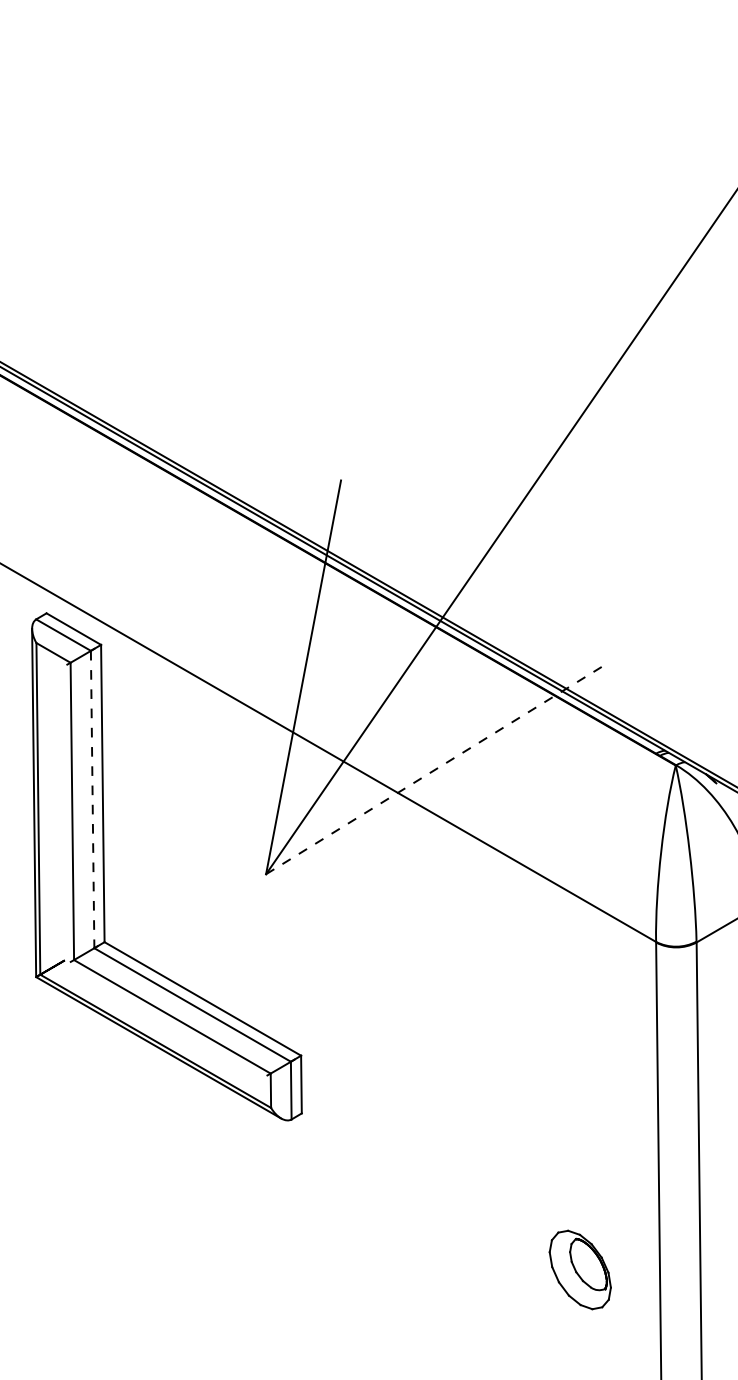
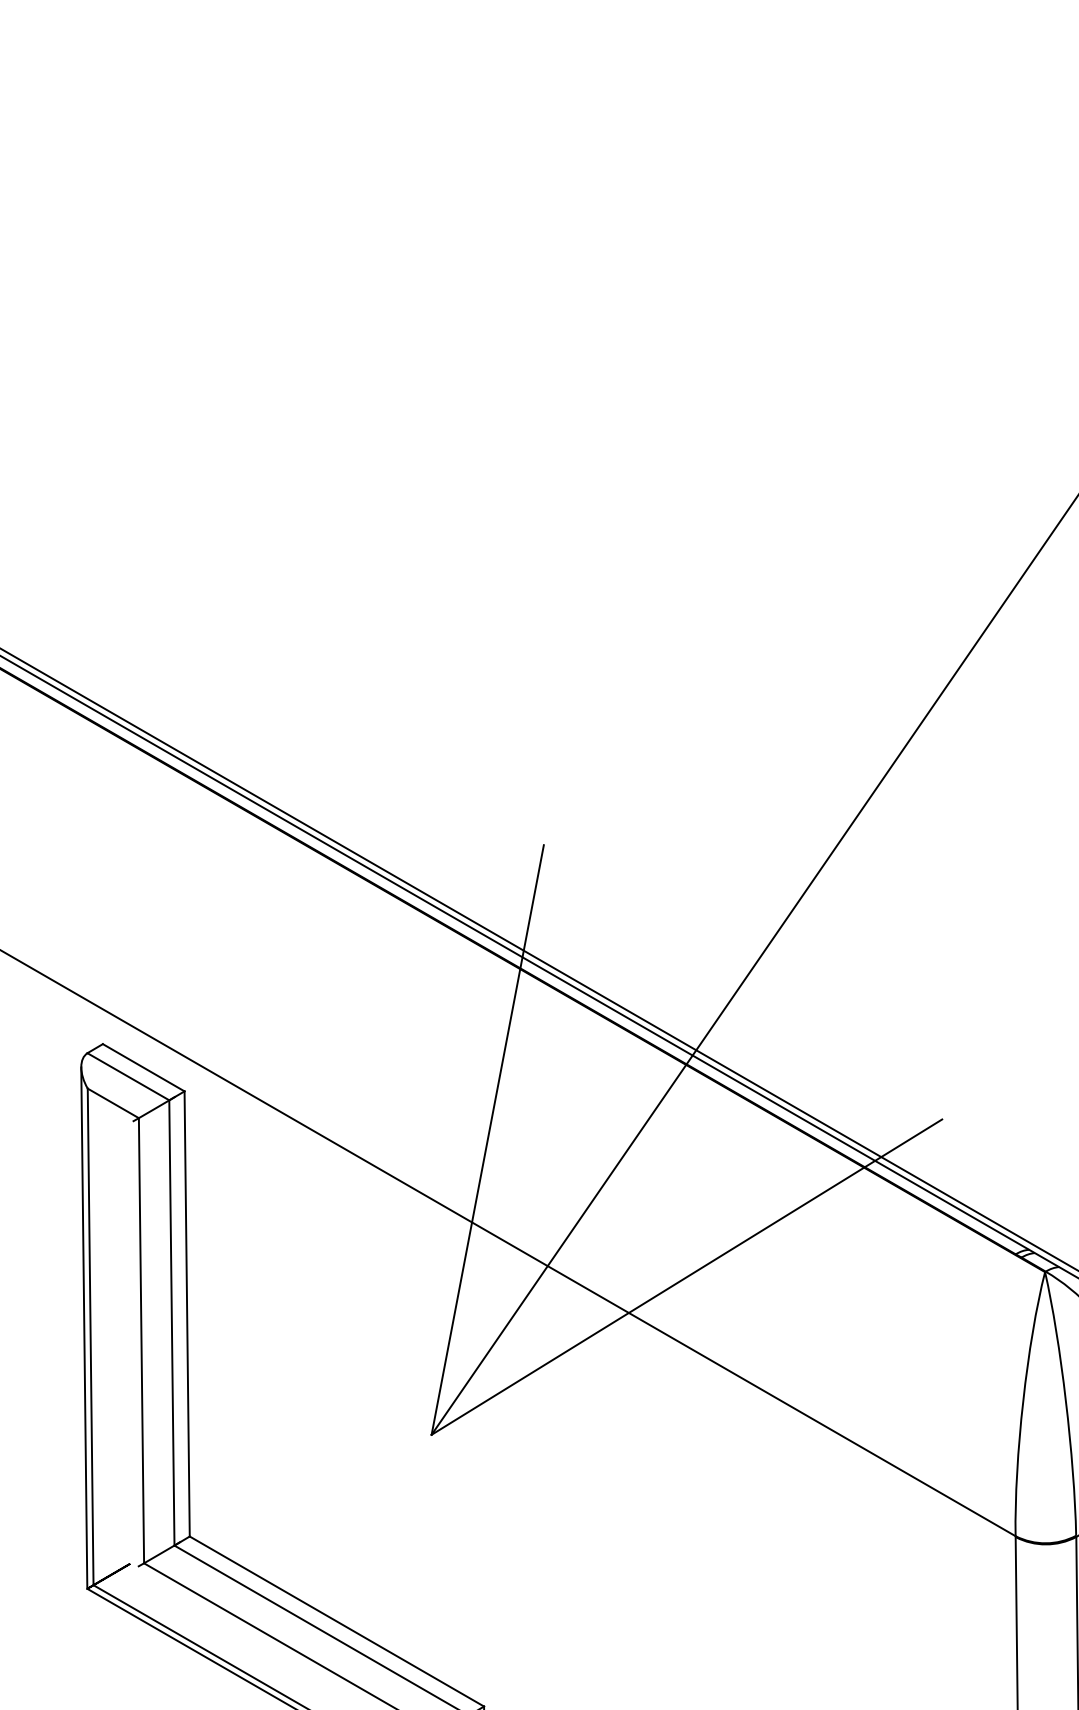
line: (437, 768) -> (688, 1276), dashed -> solid
line: (92, 799) -> (171, 1322), dashed -> solid

